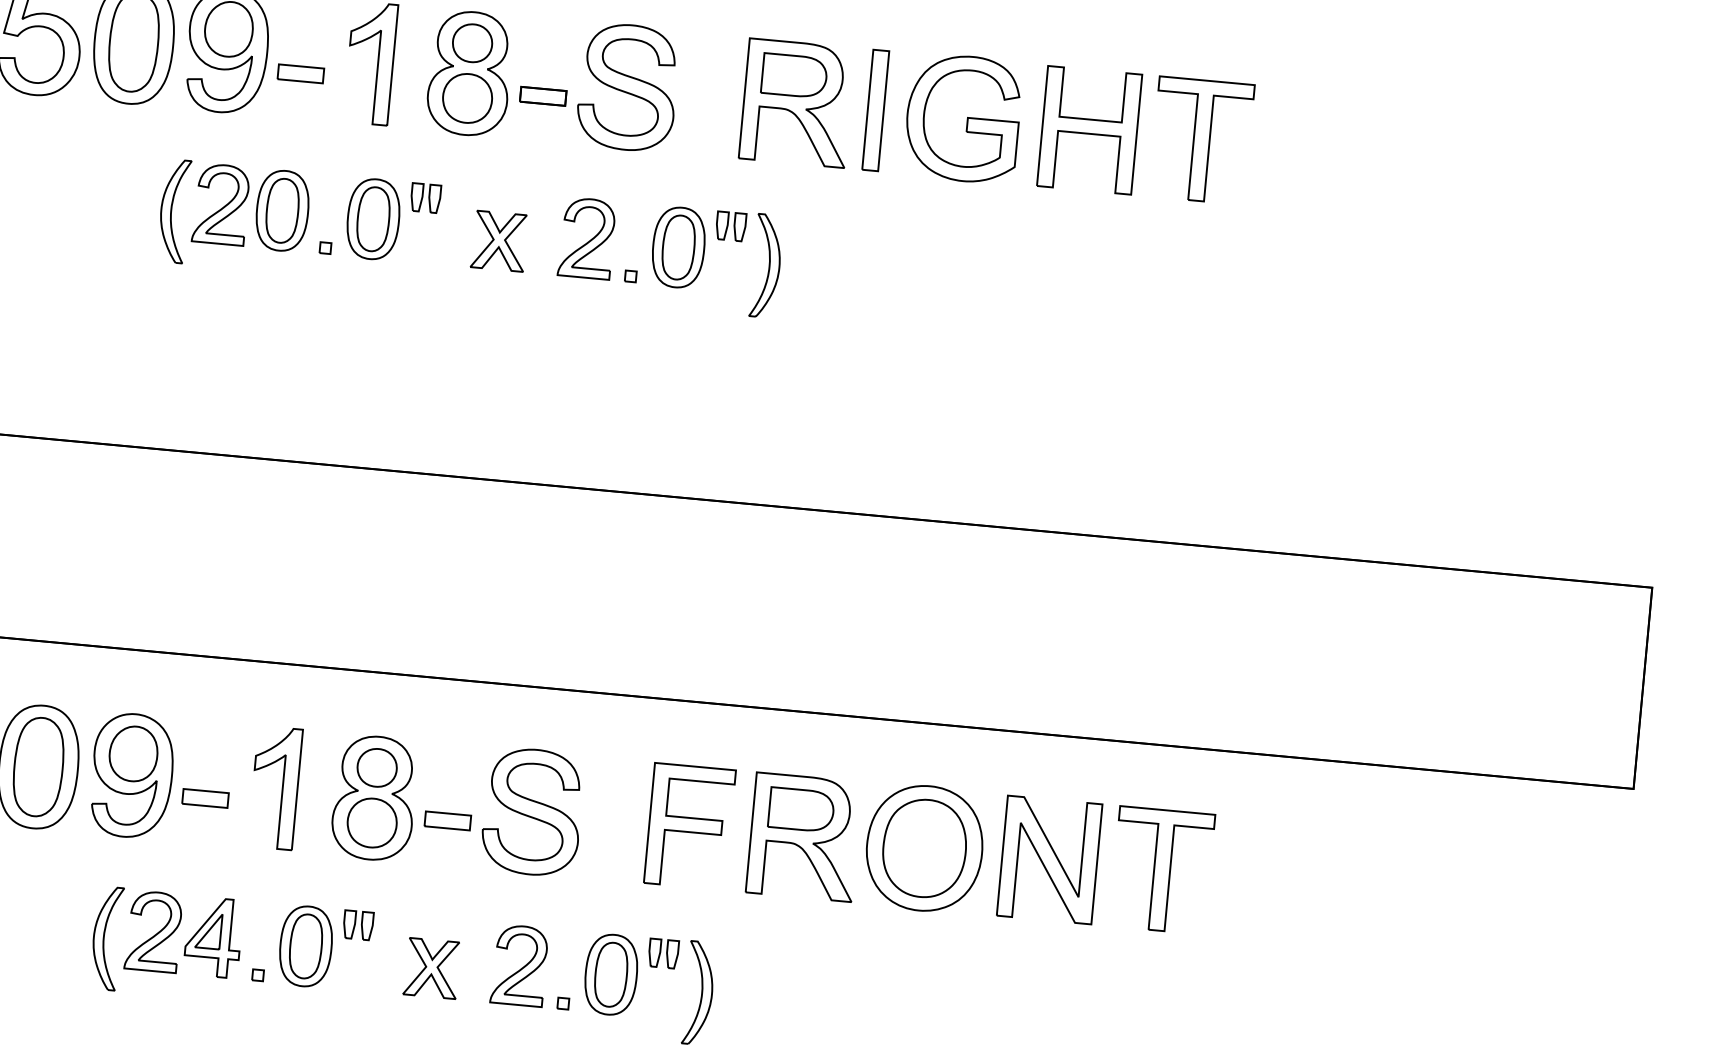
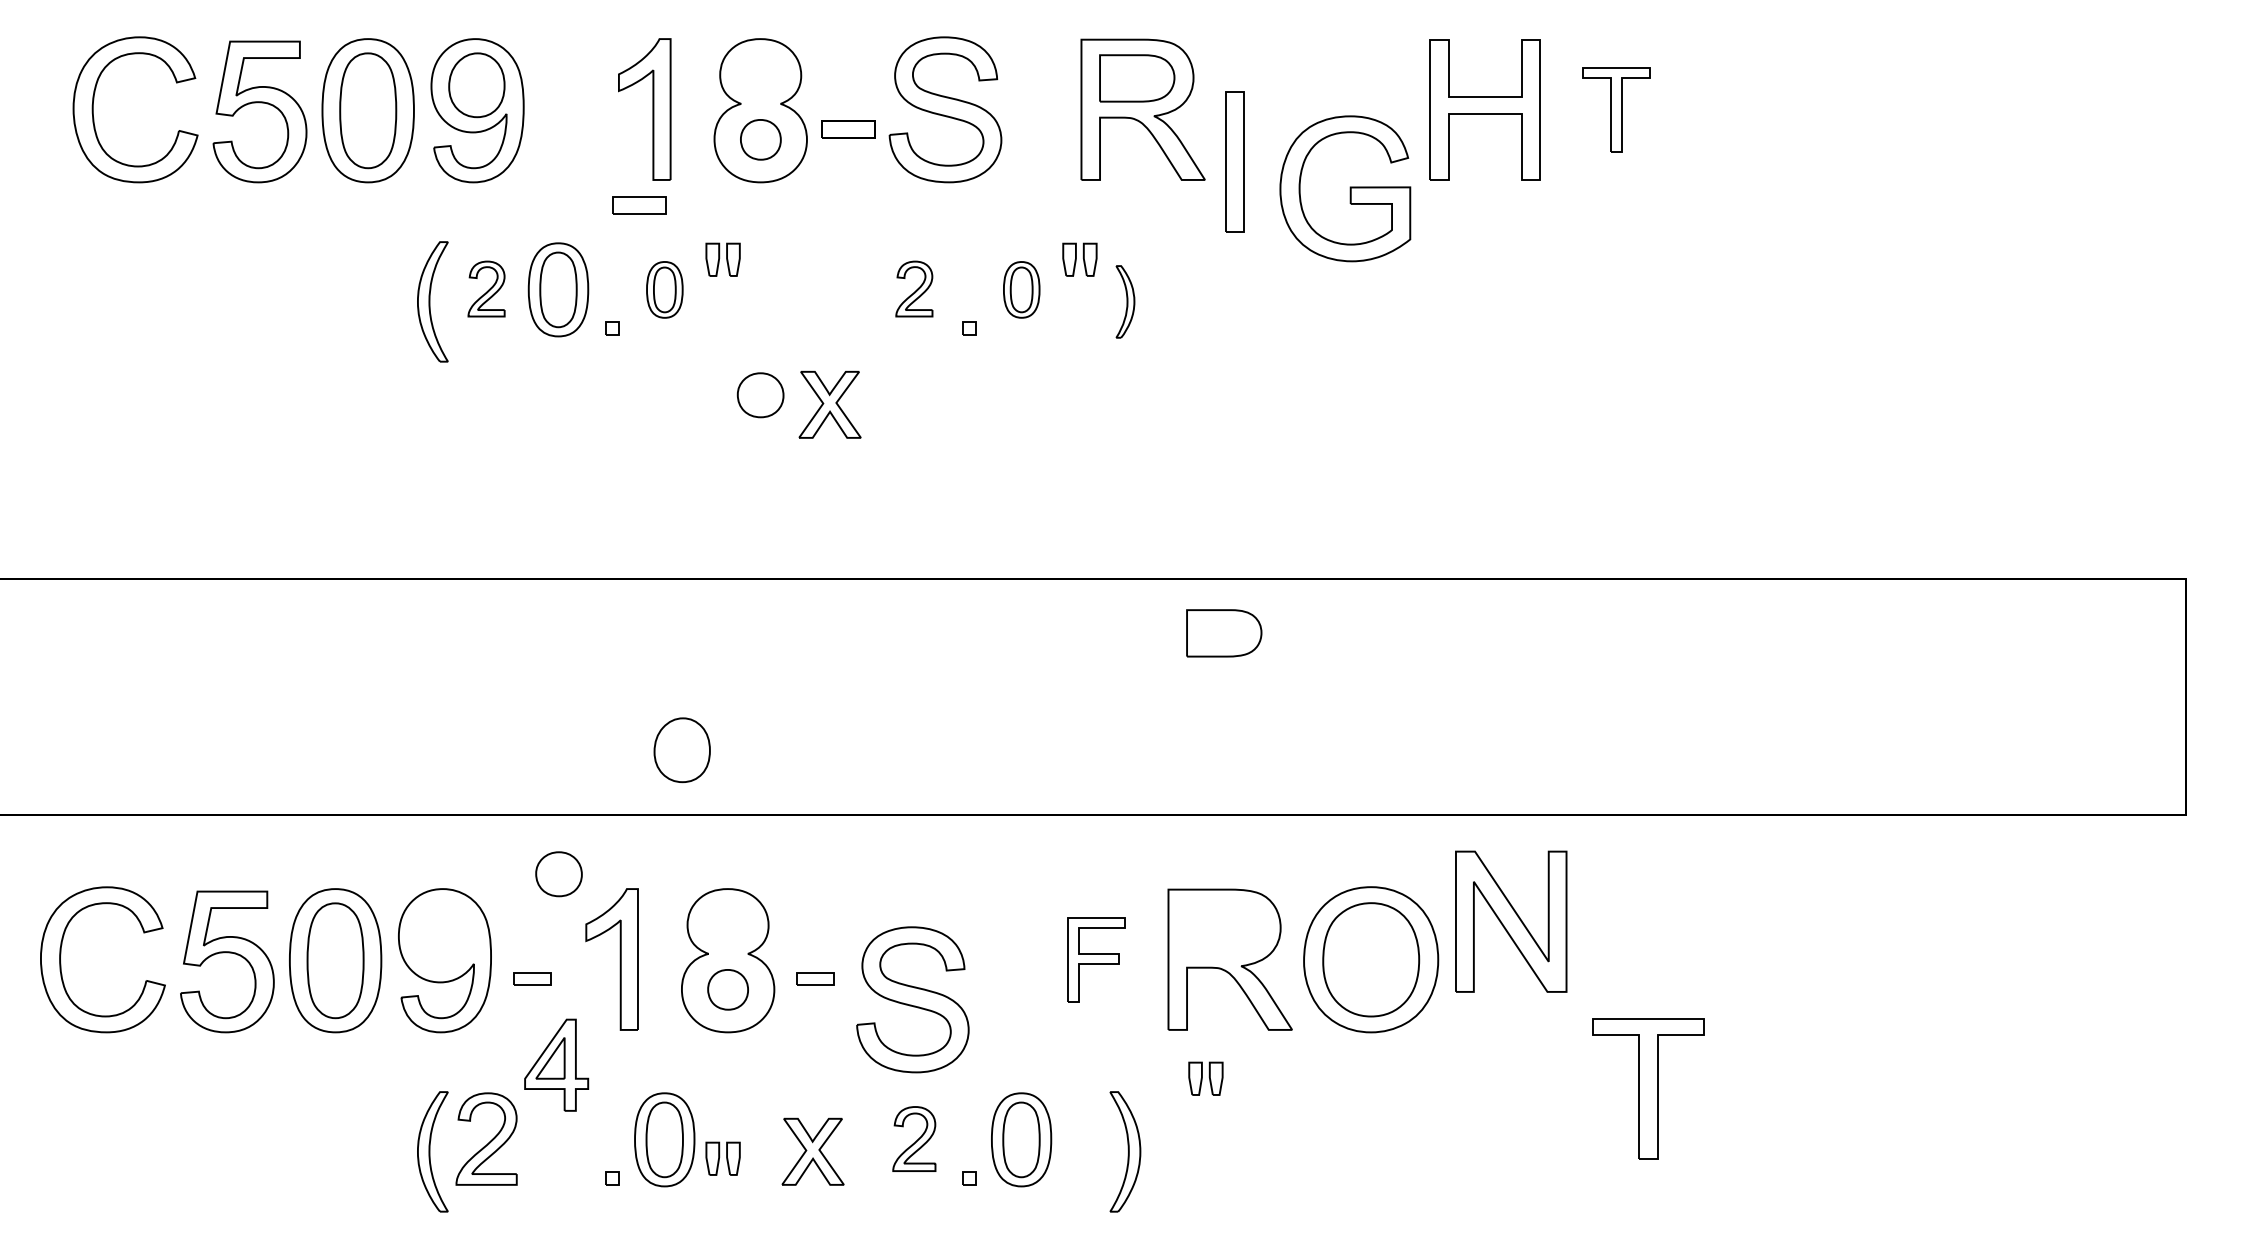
part: (472, 43) -> (760, 395), moved
part: (301, 74) -> (639, 205), moved
part: (467, 98) -> (760, 139), size x0.7
part: (875, 110) -> (1234, 161), moved
part: (963, 118) -> (1345, 188), moved
part: (1202, 140) -> (1616, 109), size x0.6
part: (221, 203) -> (486, 288), size x0.6
part: (373, 218) -> (664, 289), size x0.6
part: (587, 237) -> (914, 288), size x0.6
part: (498, 240) -> (829, 404), moved
part: (678, 247) -> (1021, 289), size x0.6
part: (766, 265) -> (1125, 301), size x0.6
part: (132, 754) -> (681, 750), moved
part: (376, 768) -> (558, 874), moved
part: (205, 798) -> (532, 979), size x0.7
part: (801, 810) -> (1224, 633), moved
part: (532, 811) -> (912, 999), moved
part: (447, 821) -> (815, 979), size x0.7
part: (371, 822) -> (727, 989), size x0.7
part: (689, 826) -> (1096, 959), size x0.6
part: (1049, 859) -> (1511, 921), moved
part: (1161, 870) -> (1648, 1088), moved
part: (357, 925) -> (722, 1158), moved
part: (213, 936) -> (556, 1064), moved
part: (663, 953) -> (1205, 1078), moved
part: (519, 965) -> (914, 1138), size x0.7

